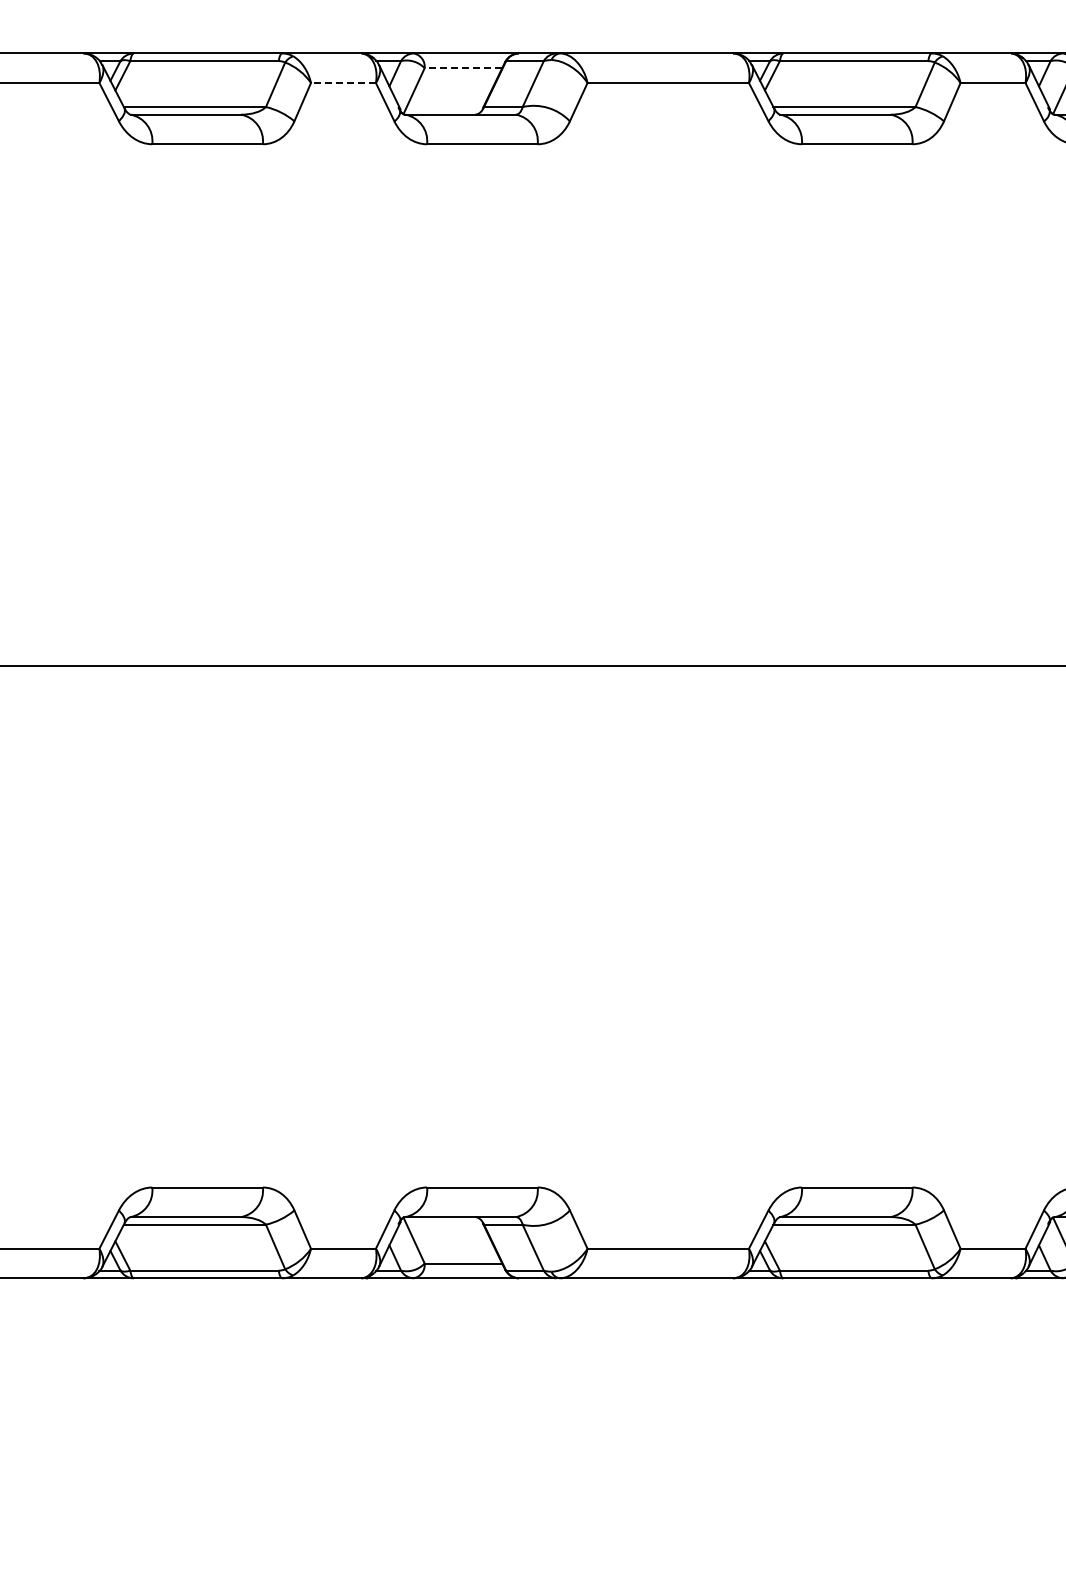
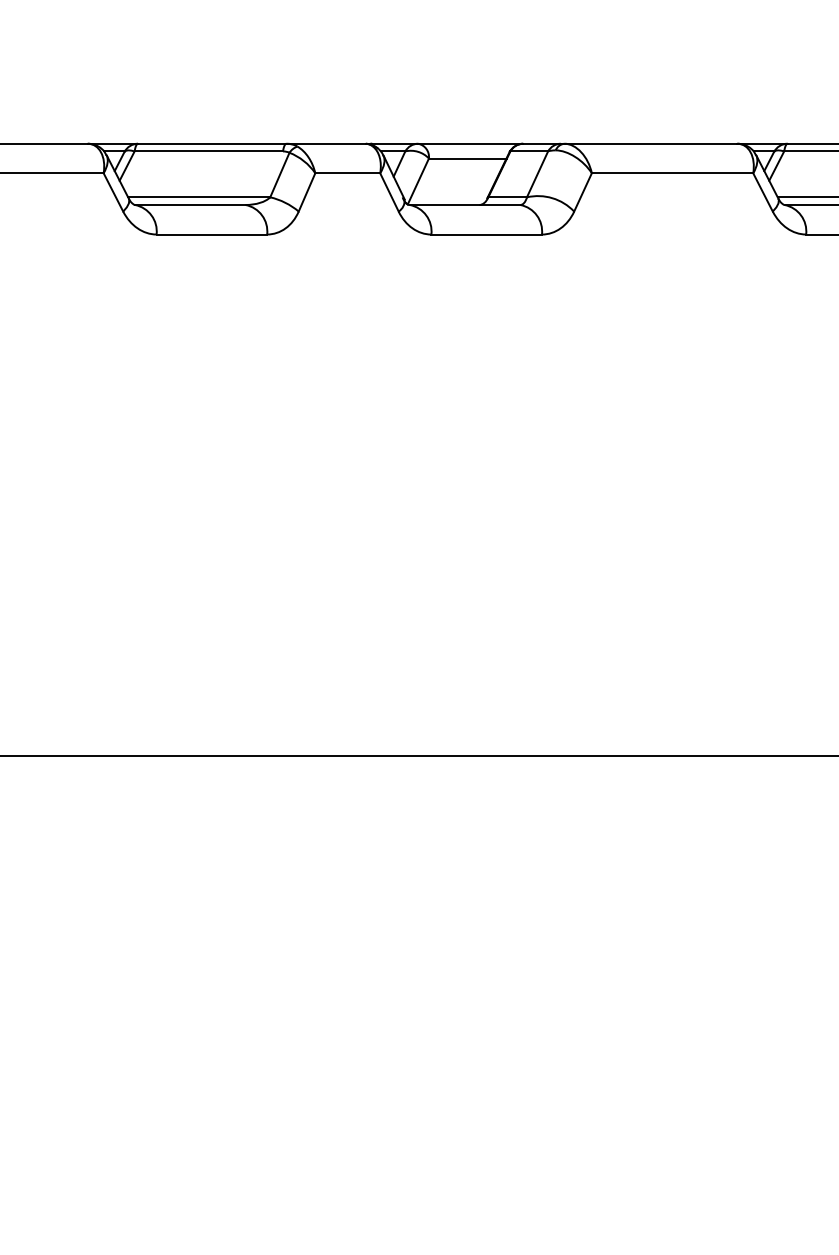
line: (463, 68) -> (467, 158), dashed -> solid
line: (342, 83) -> (346, 173), dashed -> solid

